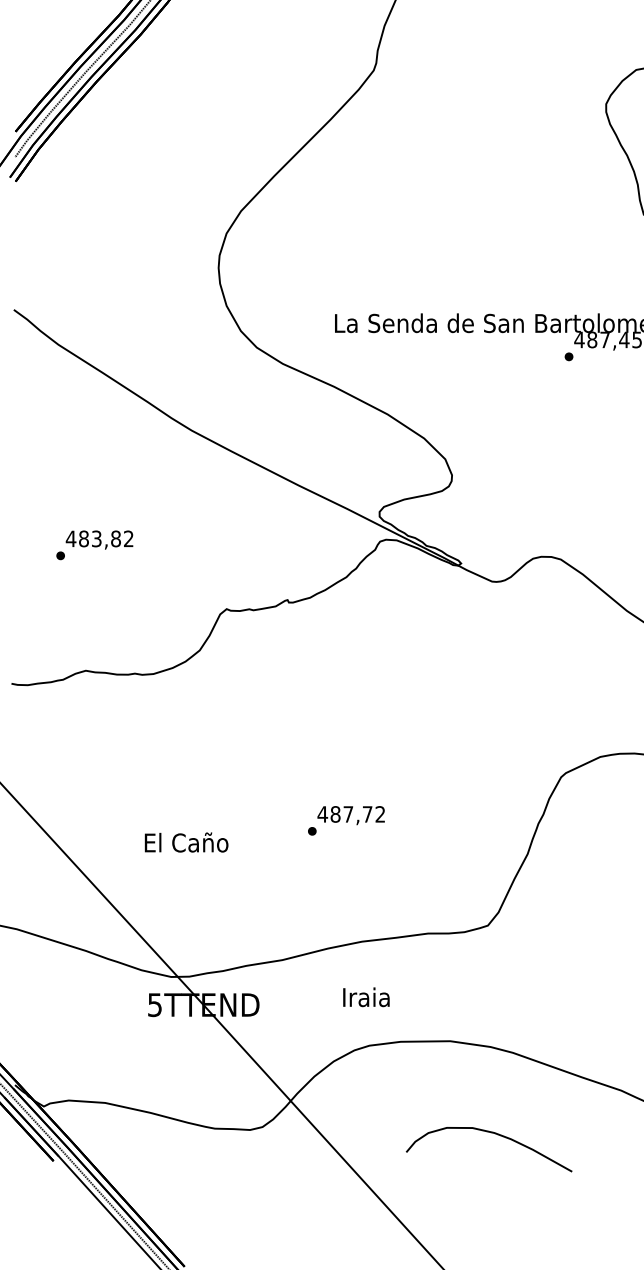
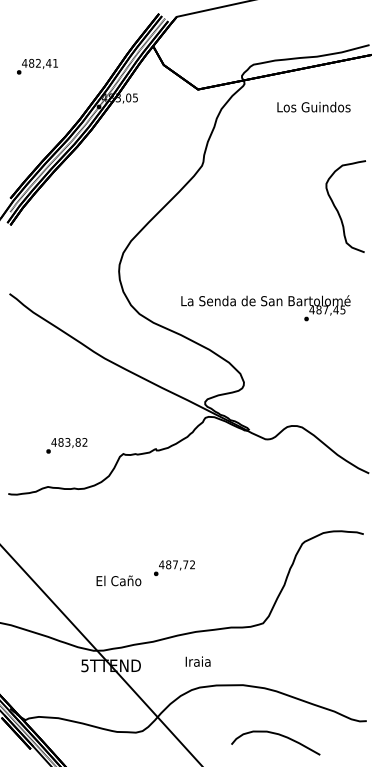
text: (94, 544) -> (66, 445), moved
text: (346, 821) -> (174, 568), moved
text: (185, 841) -> (118, 580), moved
part: (494, 1135) -> (278, 735), moved

